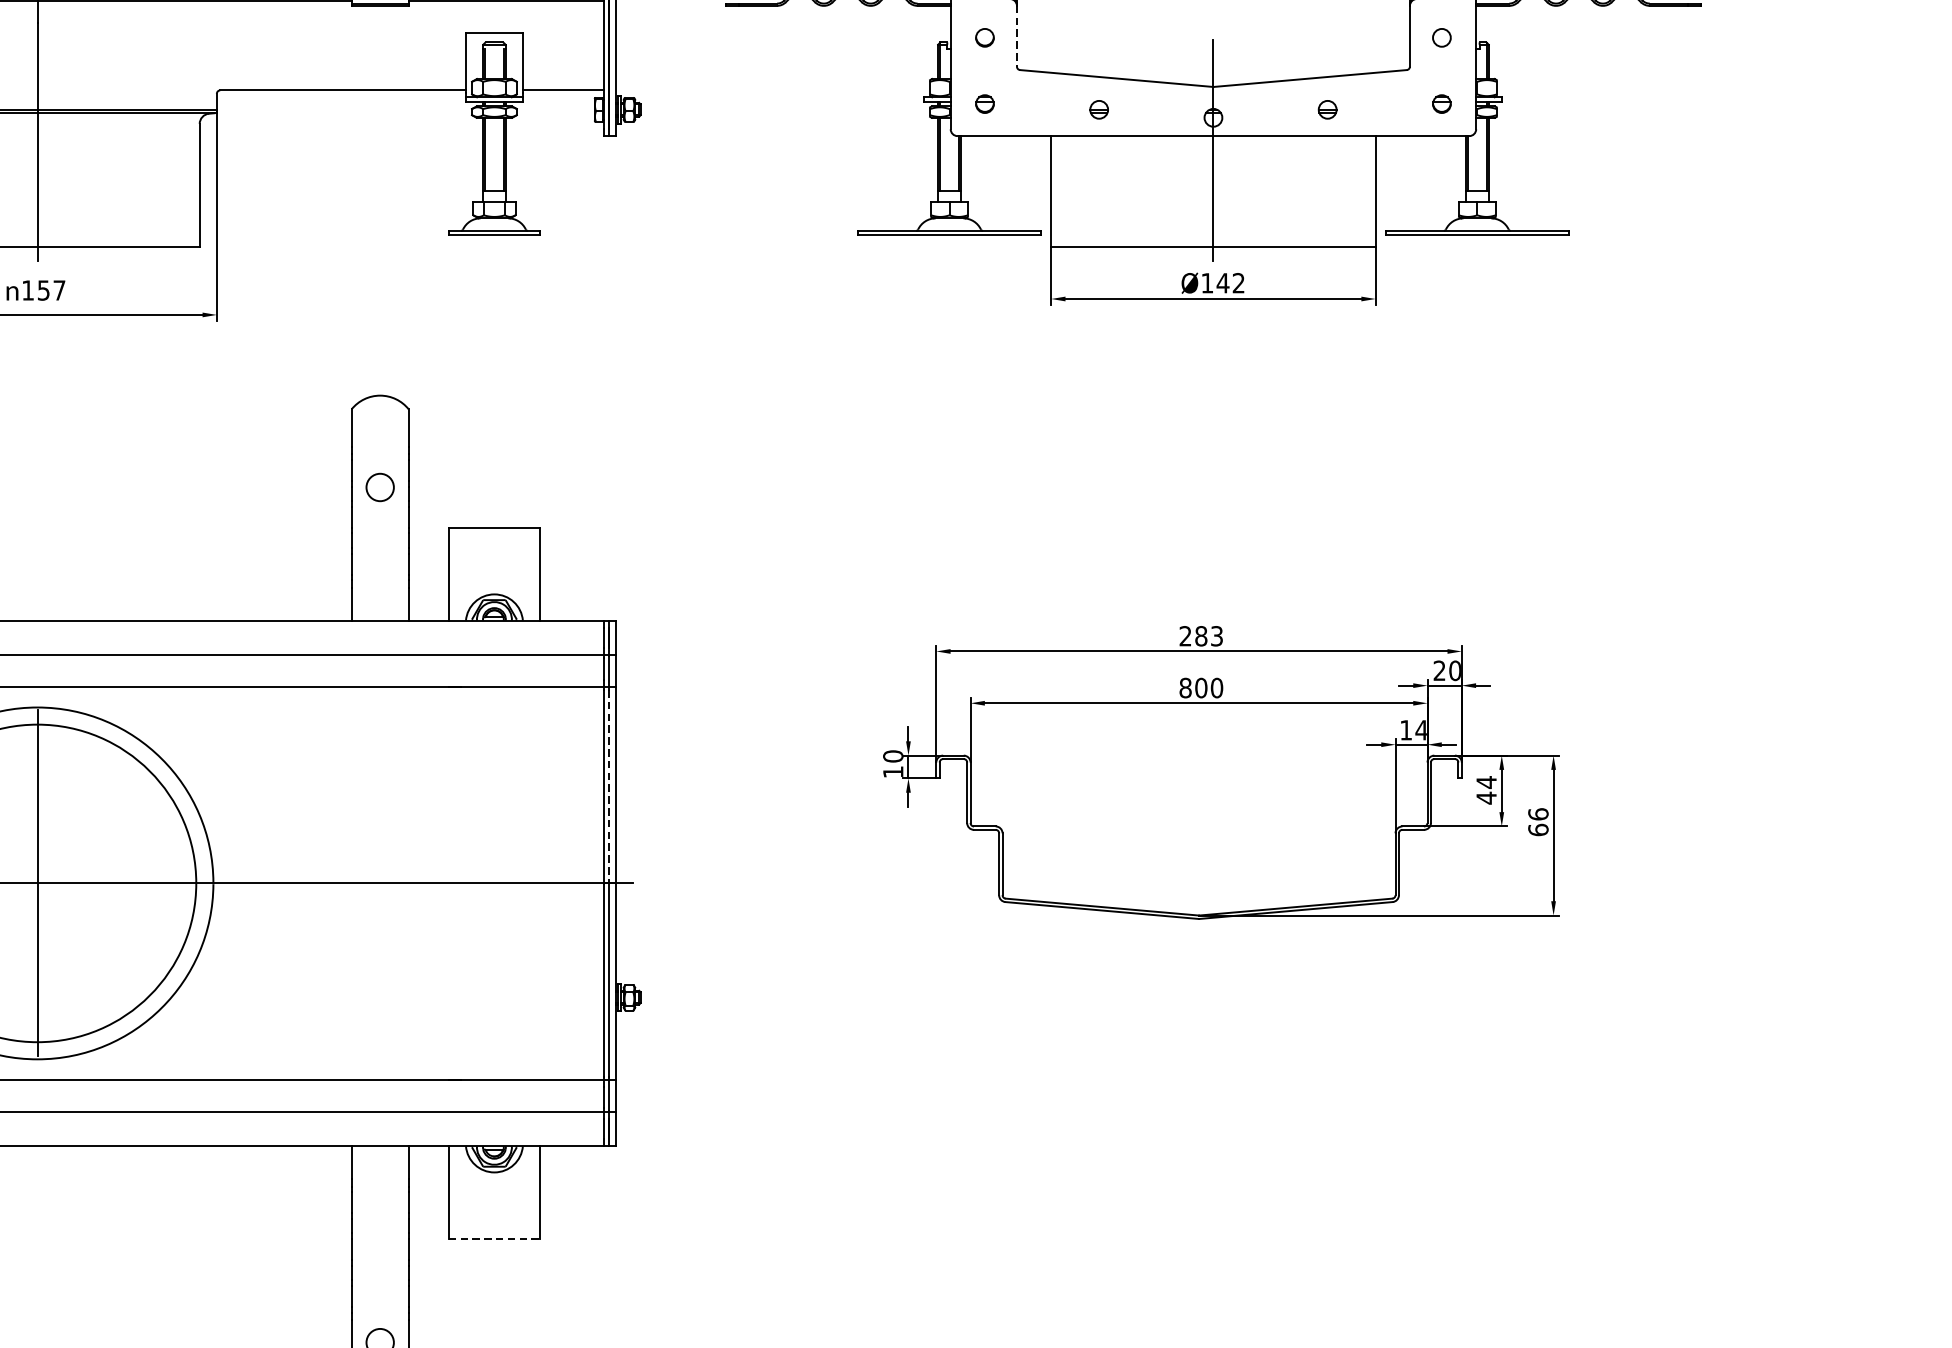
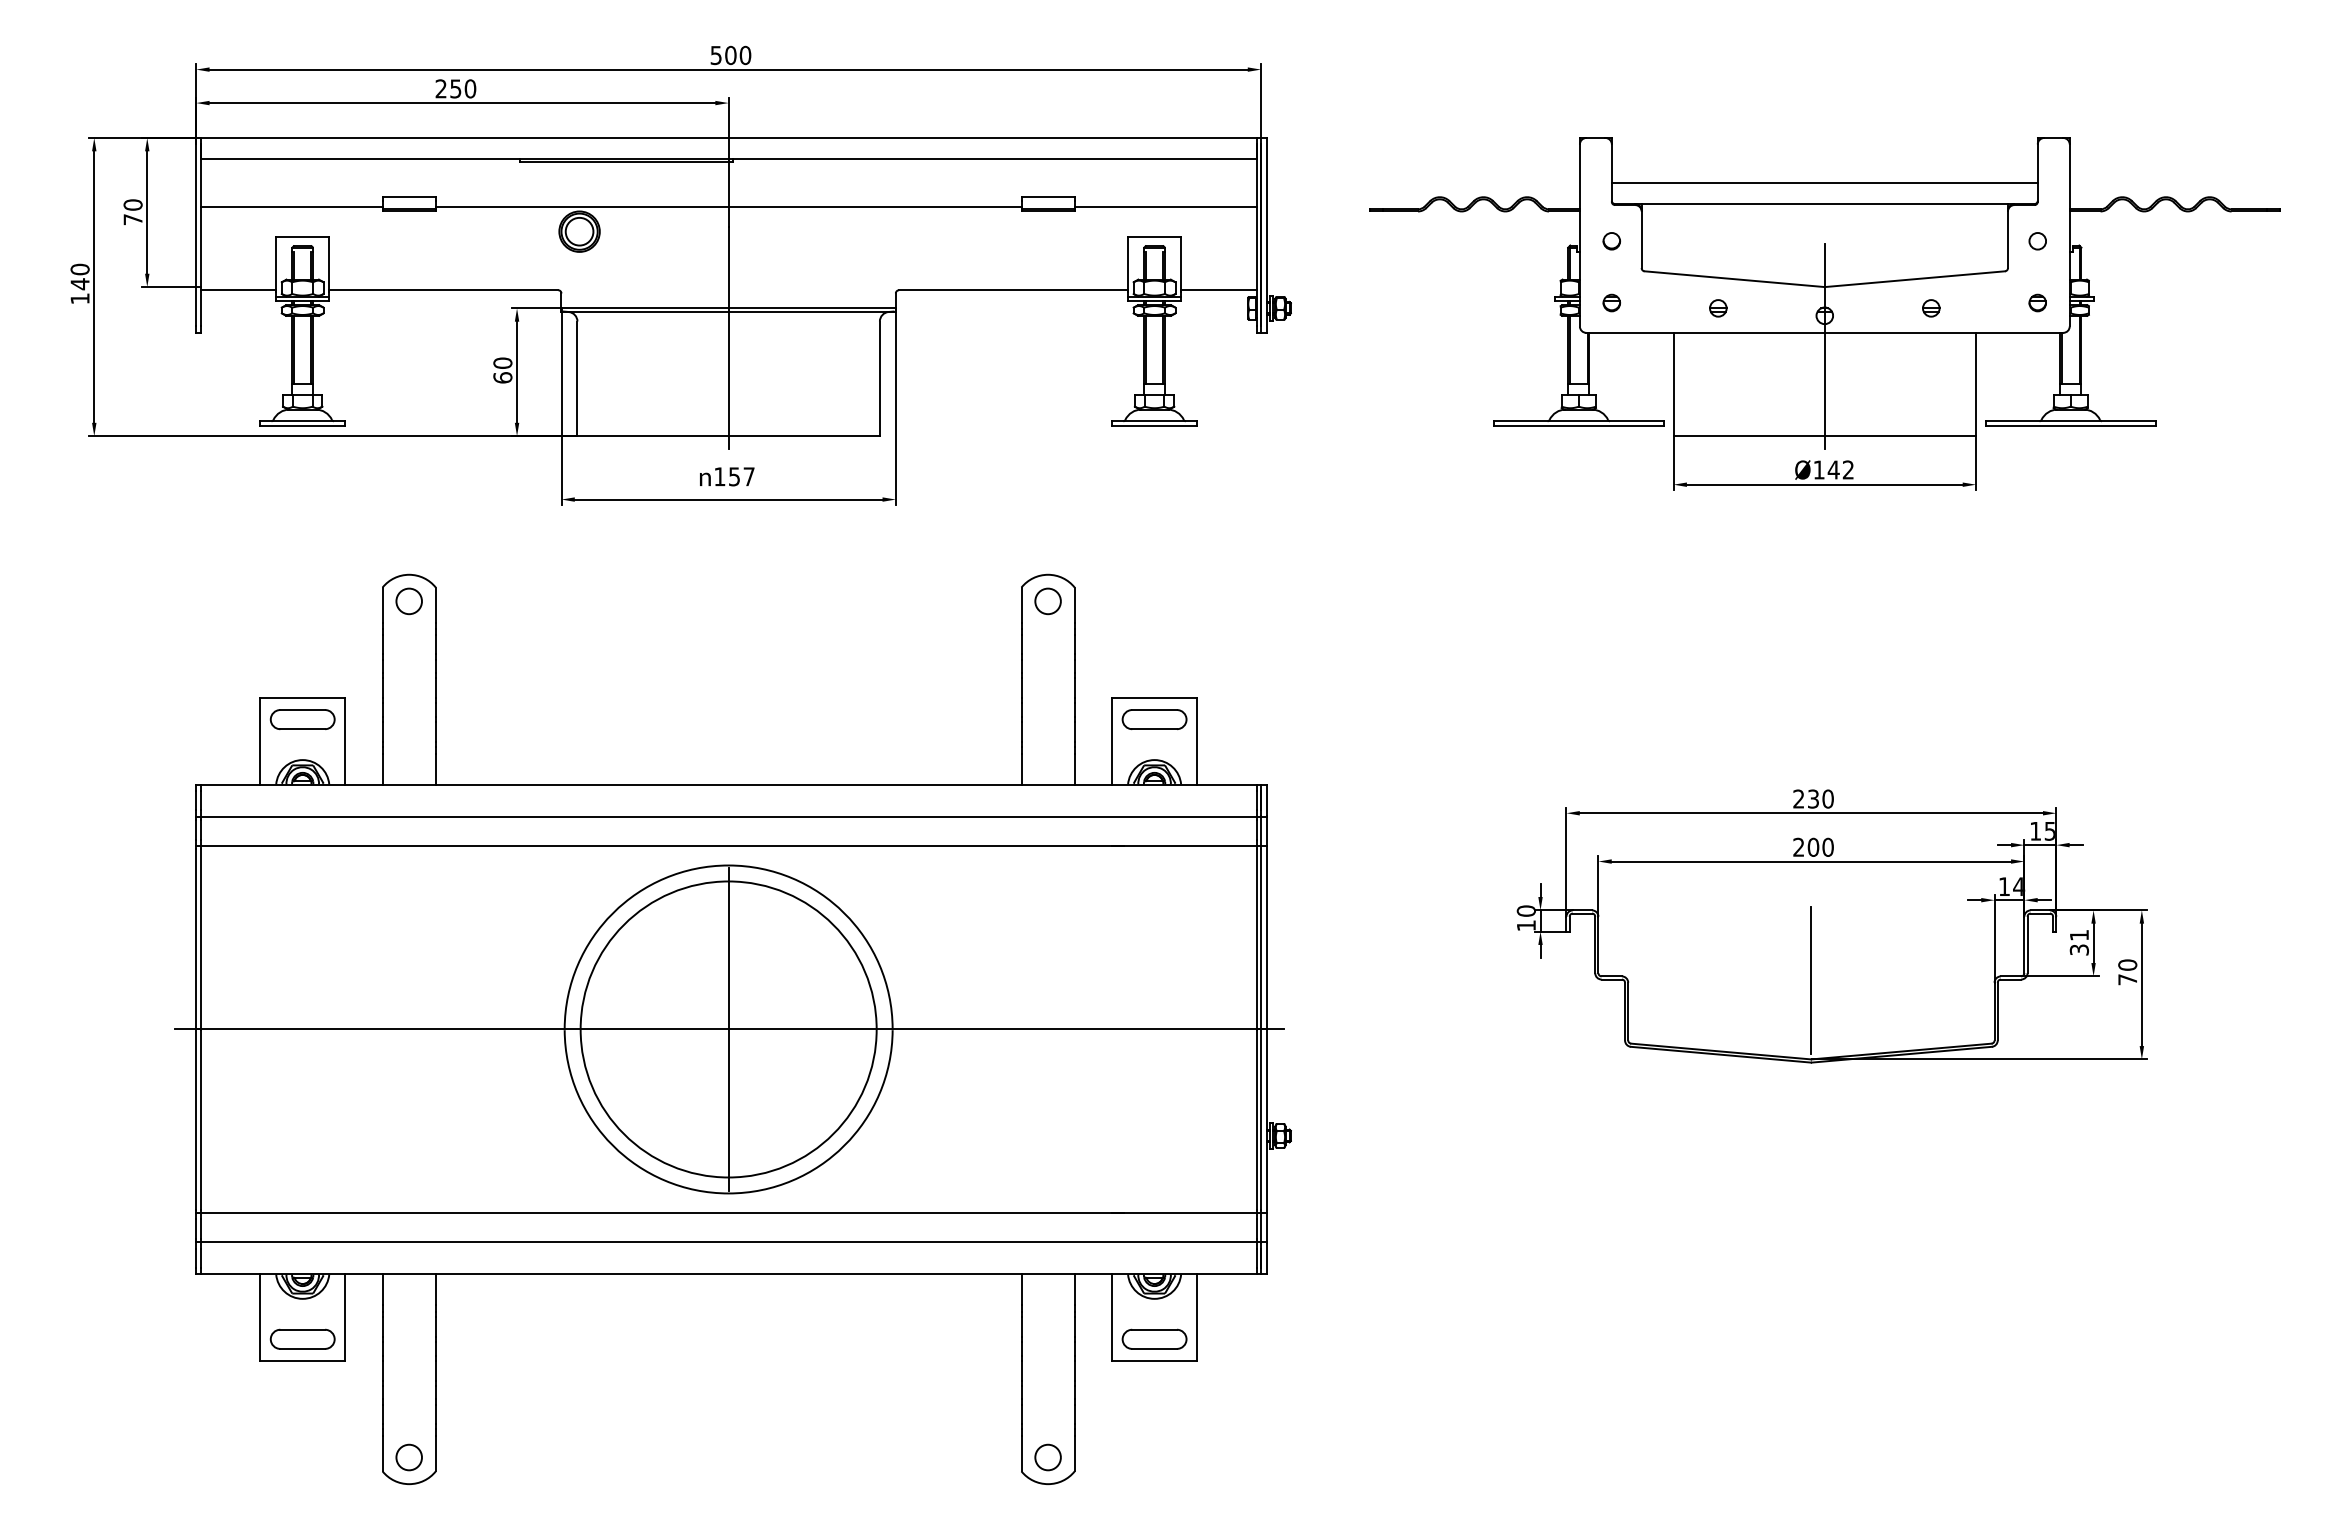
line: (1016, 37) -> (1641, 240), dashed -> solid
circle: (379, 487) -> (1047, 601), moved
part: (494, 550) -> (1154, 719), added
text: (1208, 635) -> (1820, 798), 283 -> 230
text: (1446, 669) -> (2042, 830), 20 -> 15
text: (1185, 687) -> (1798, 846), 800 -> 200
line: (609, 786) -> (1261, 939), dashed -> solid
text: (1485, 790) -> (2078, 942), 44 -> 31
text: (1538, 822) -> (2127, 972), 66 -> 70
line: (1199, 830) -> (1811, 980), added
part: (494, 1214) -> (1154, 1338), added
line: (494, 1238) -> (1154, 1360), dashed -> solid

